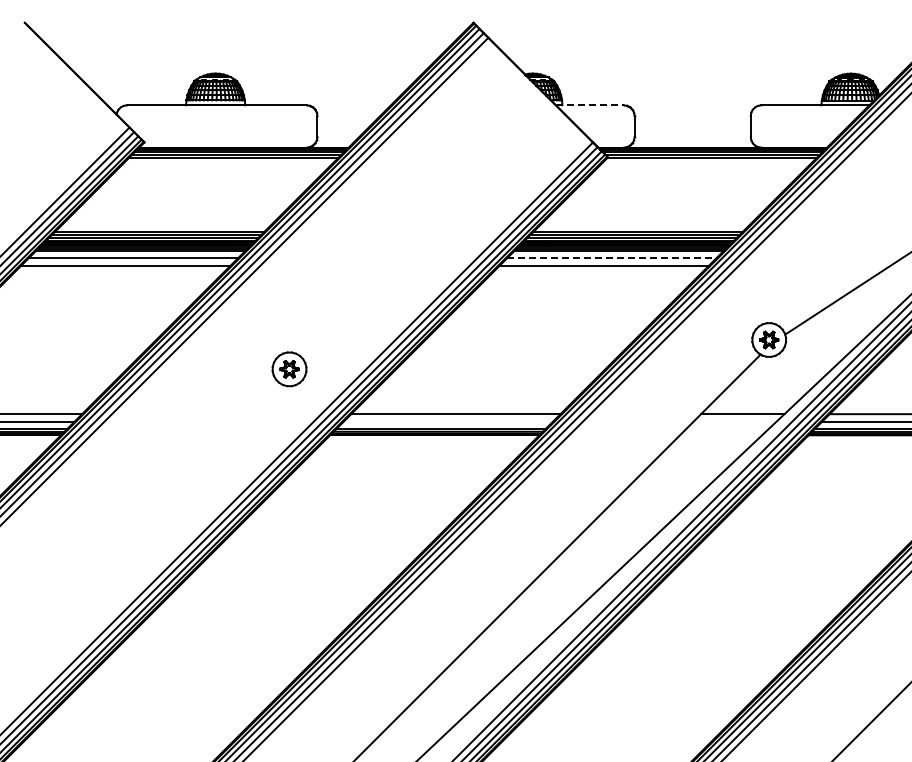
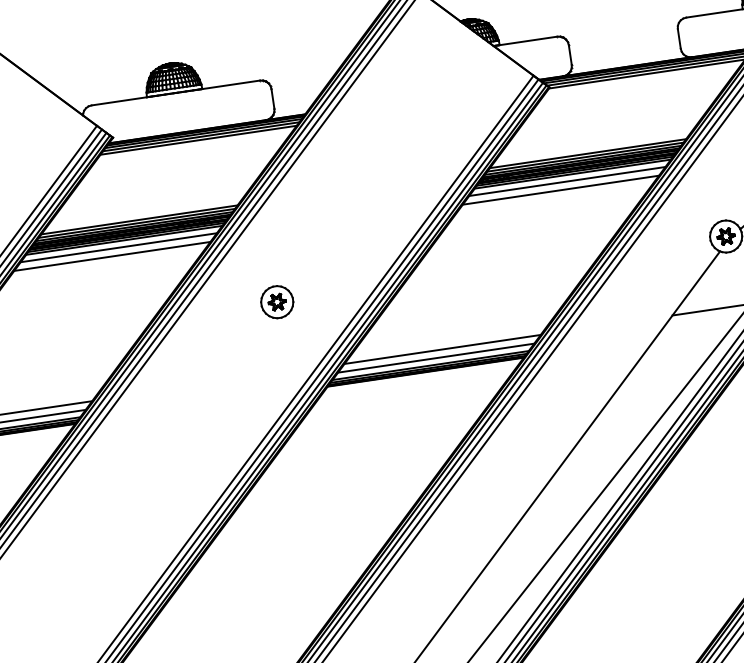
line: (590, 105) -> (526, 41), dashed -> solid
line: (611, 258) -> (566, 181), dashed -> solid
part: (289, 369) -> (277, 302), moved
line: (447, 422) -> (435, 358), added

